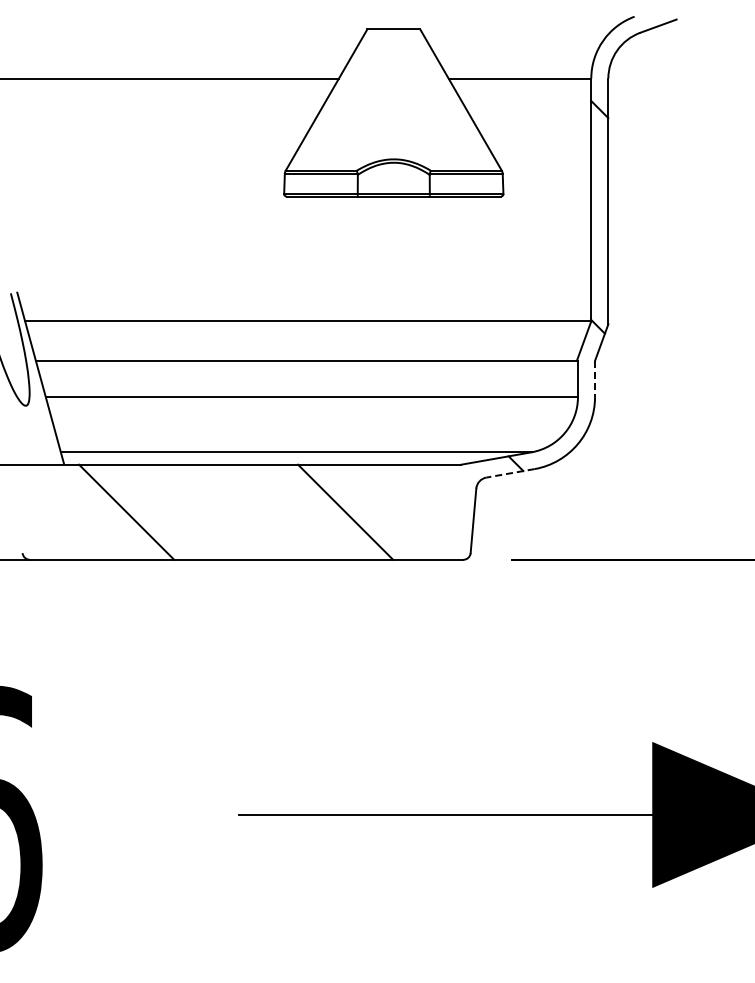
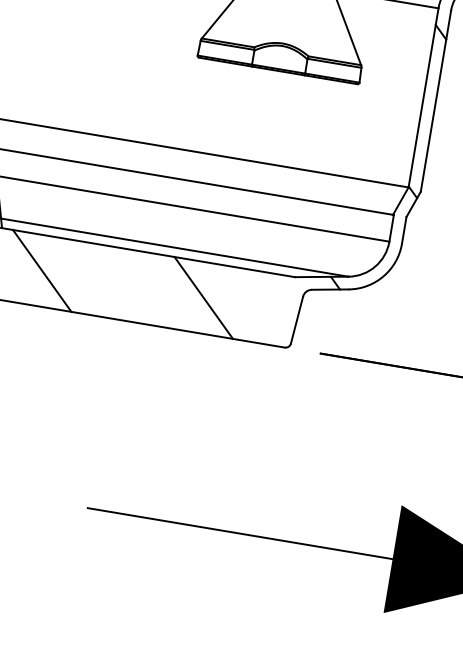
line: (595, 379) -> (404, 230), dashed -> solid
line: (509, 473) -> (329, 289), dashed -> solid

